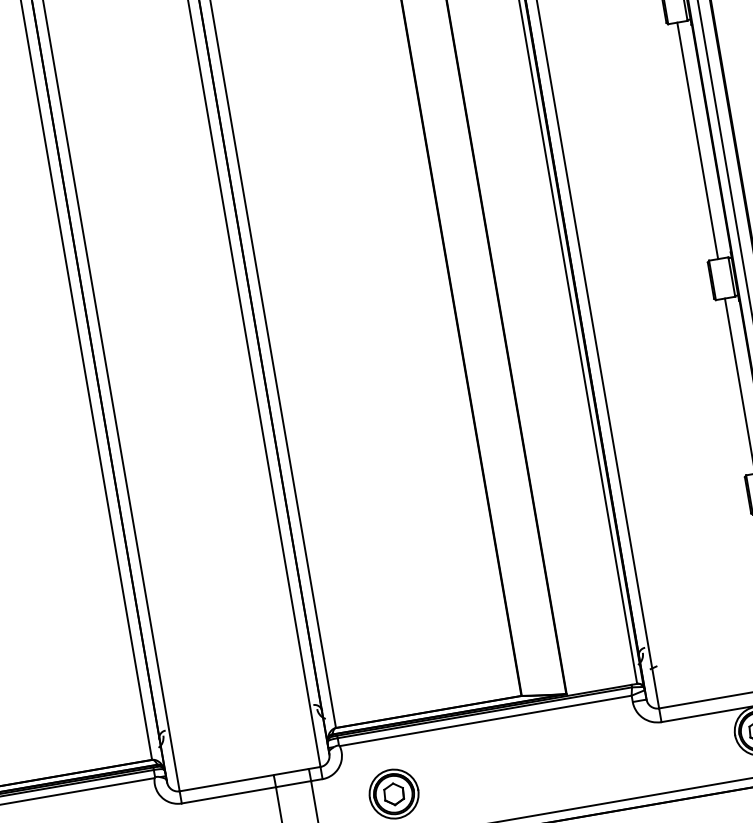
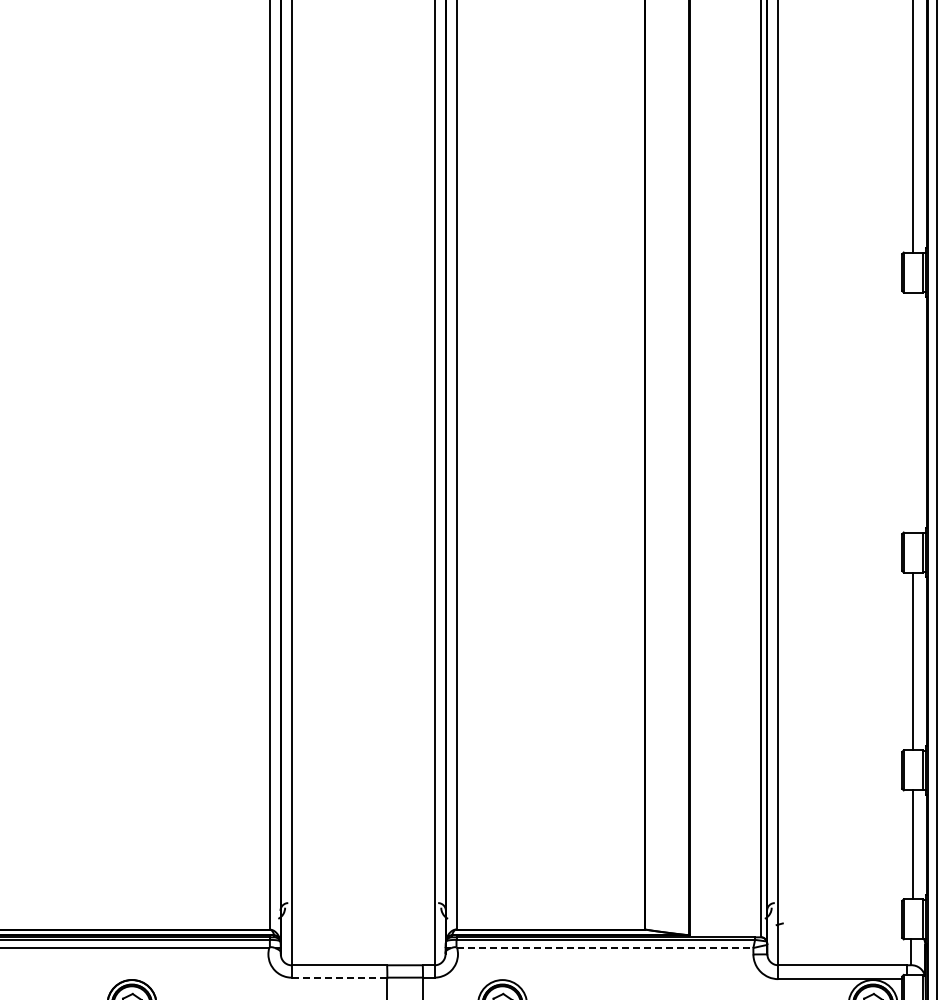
line: (697, 140) -> (912, 412), removed
line: (486, 721) -> (605, 948), solid -> dashed
line: (228, 795) -> (339, 977), solid -> dashed

